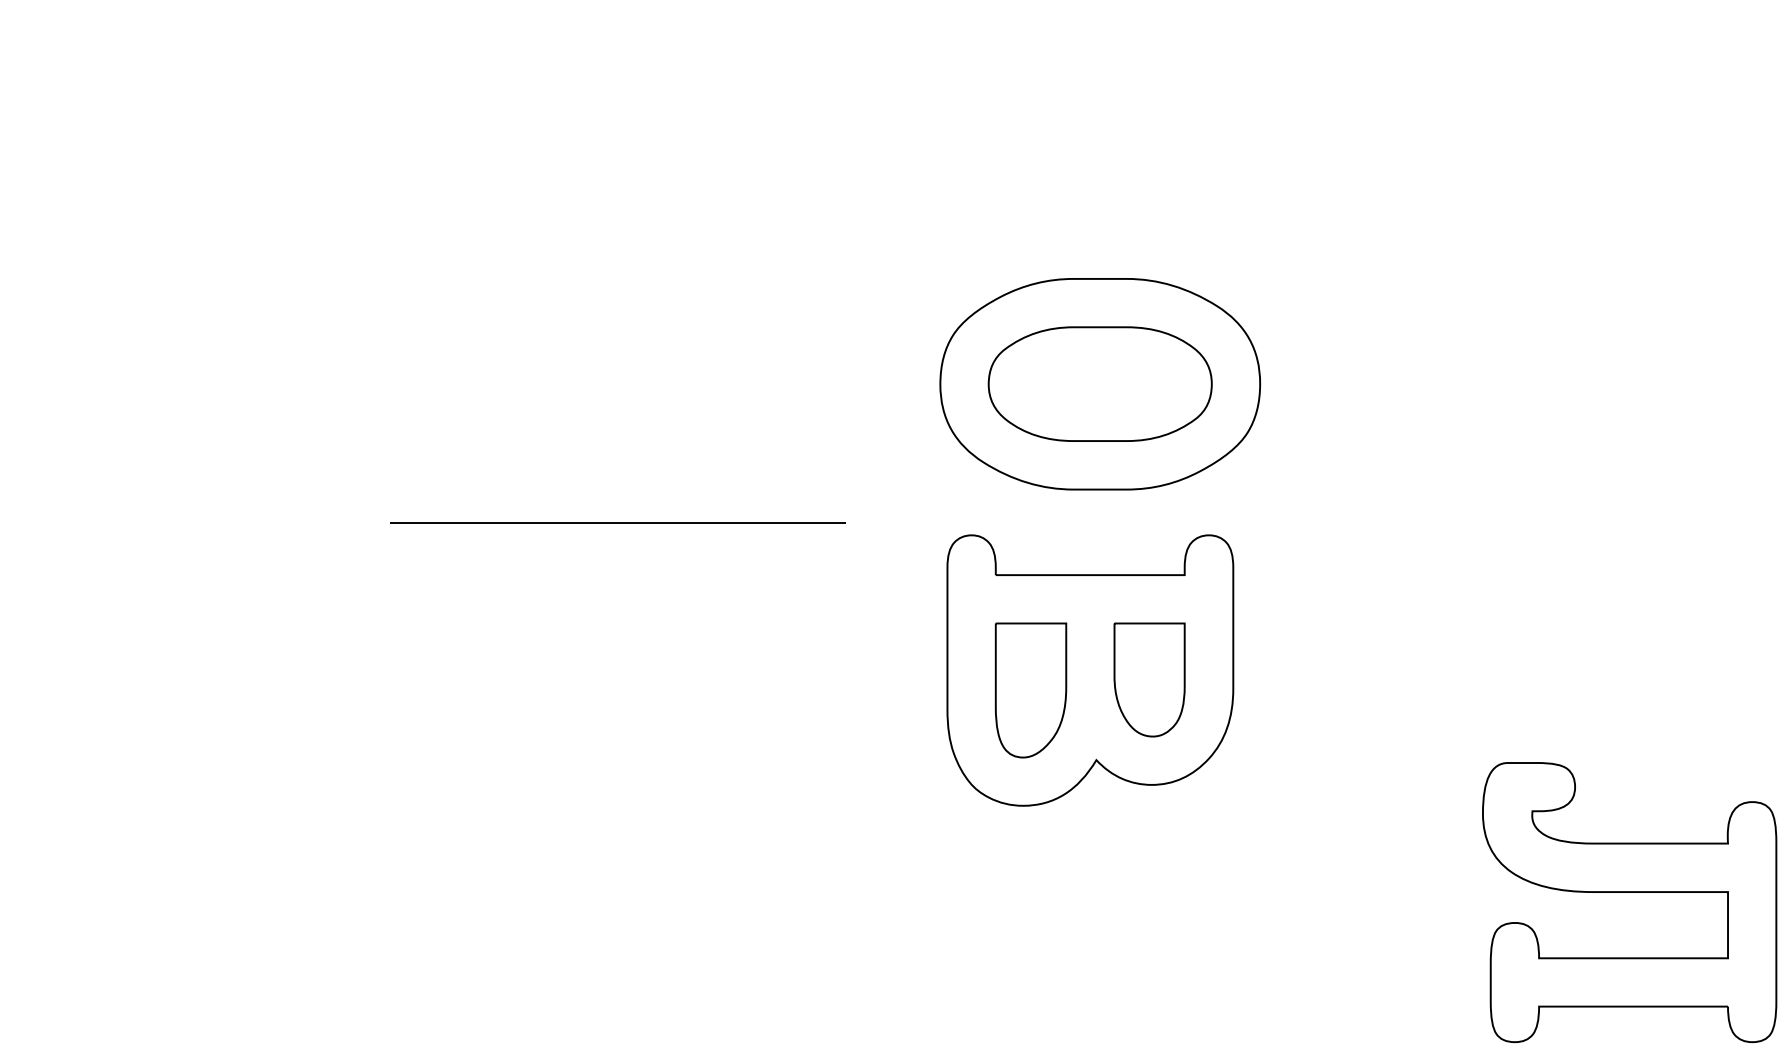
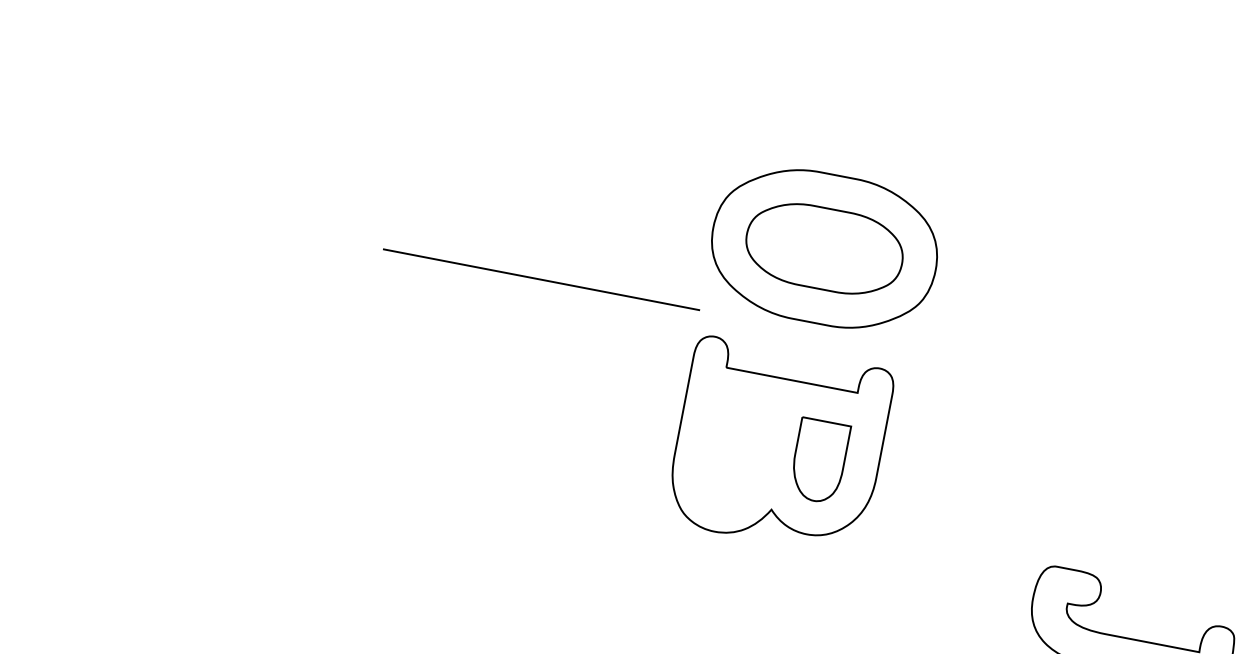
line: (617, 522) -> (541, 279), moved
part: (1030, 690) -> (735, 452), removed

